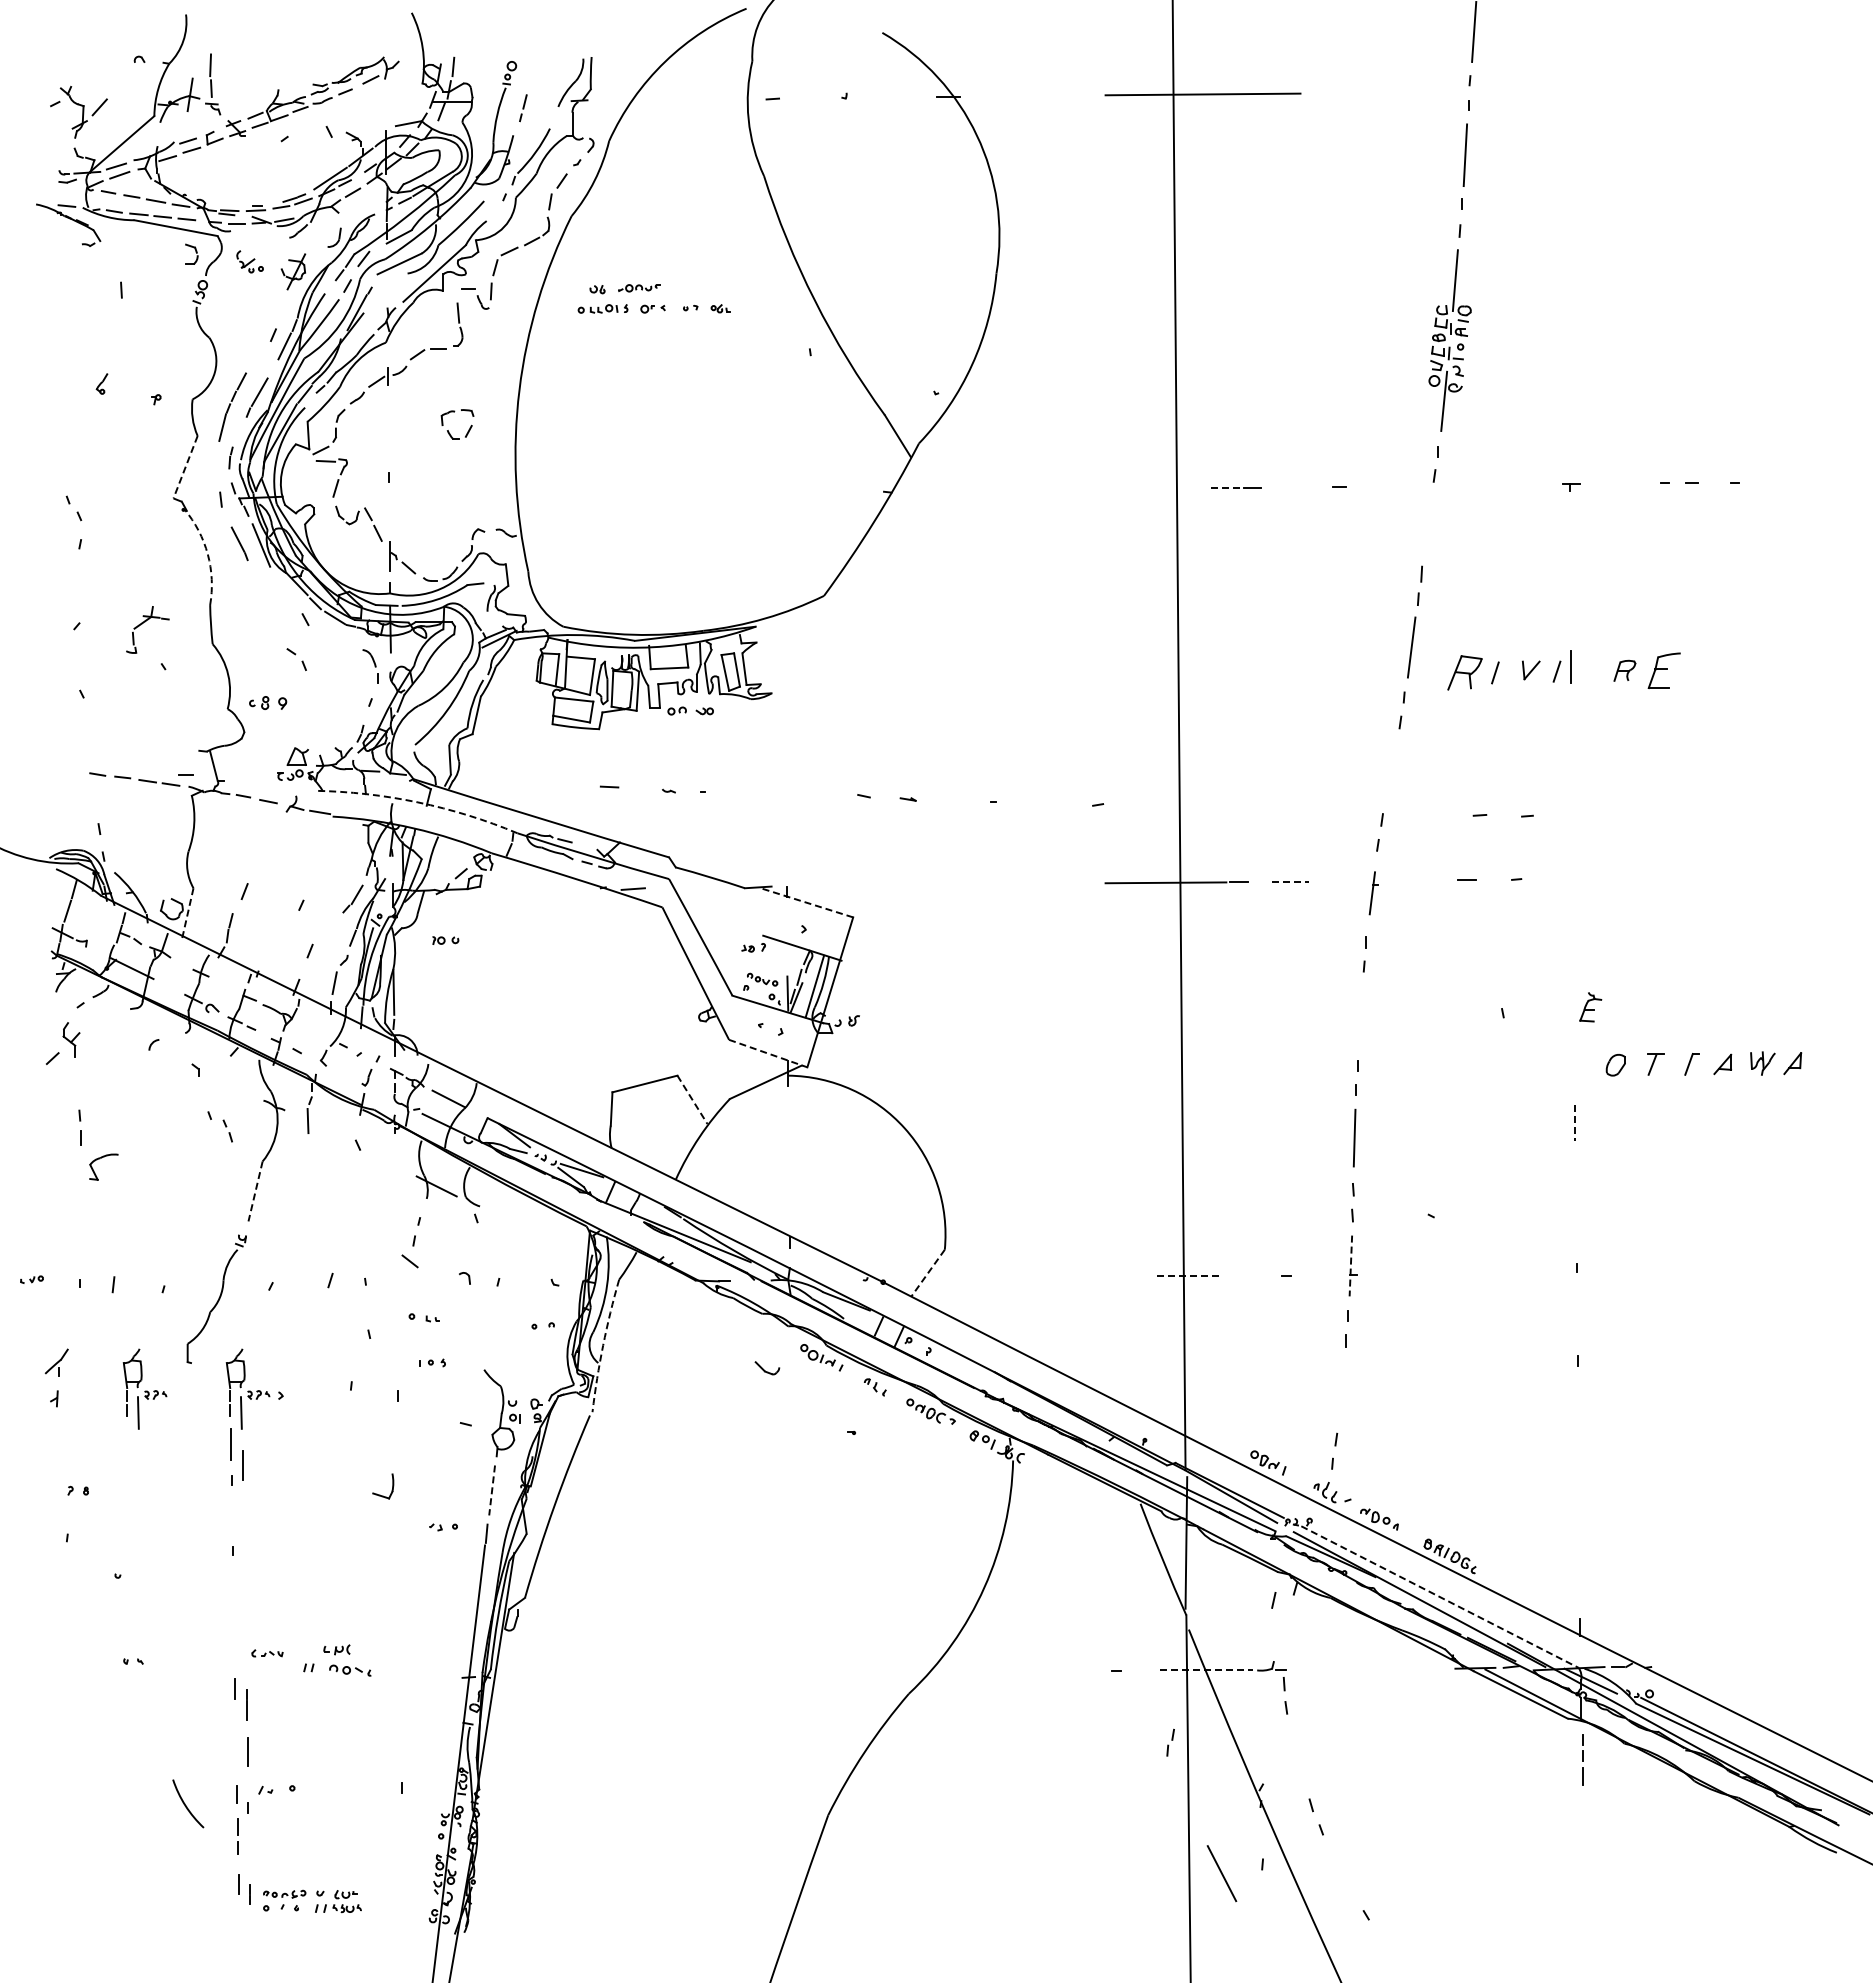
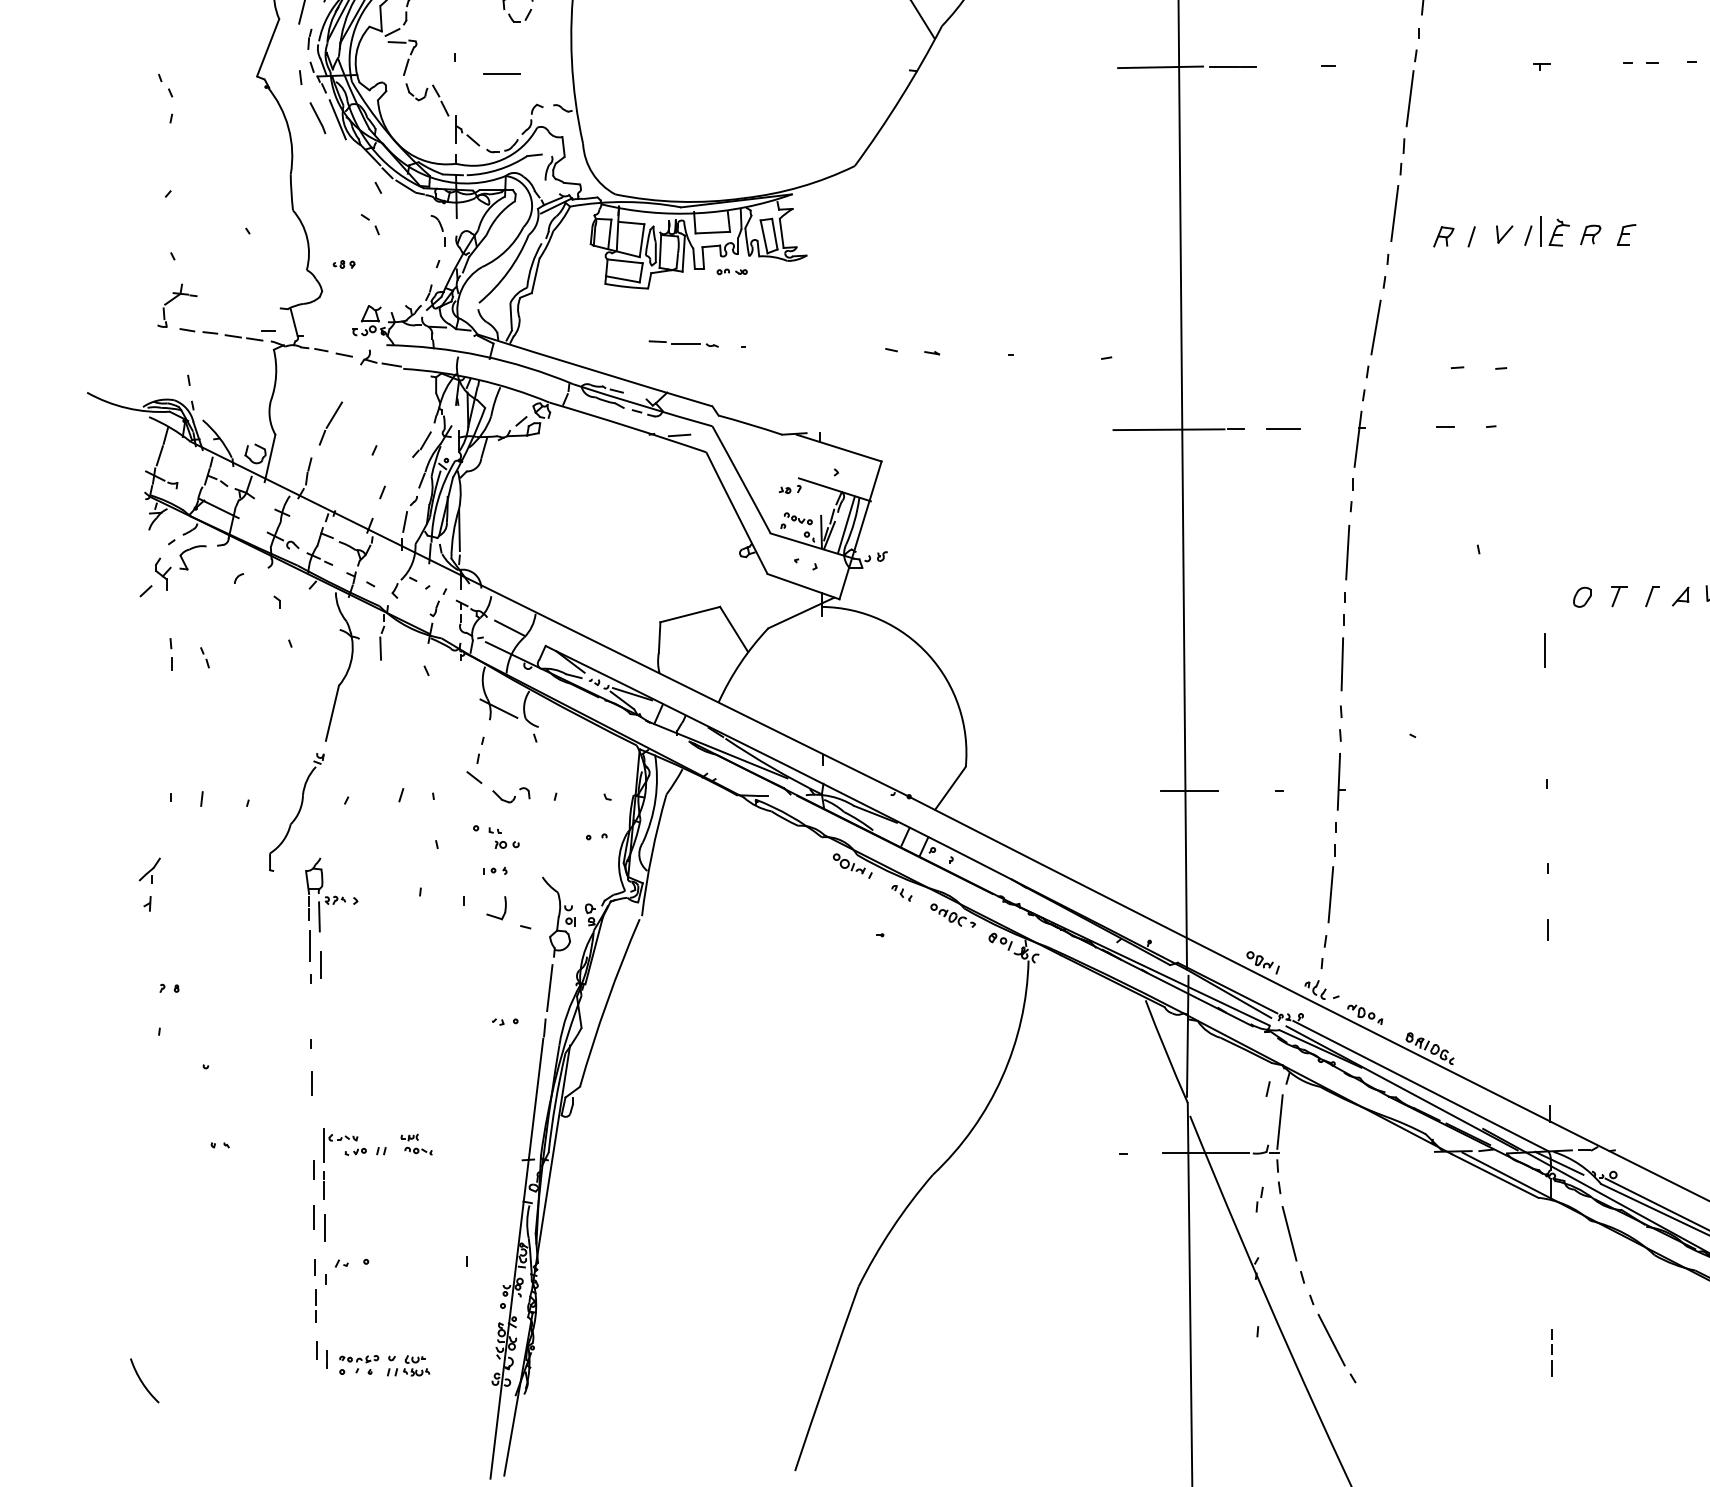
line: (185, 467) -> (268, 48), dashed -> solid
line: (1226, 487) -> (1224, 66), dashed -> solid
line: (1156, 488) -> (1160, 67), added
line: (439, 495) -> (501, 73), added
line: (1427, 522) -> (1409, 98), added
arc: (207, 554) -> (288, 128), dashed -> solid
part: (142, 624) -> (172, 300), moved
part: (1663, 670) -> (1626, 234), size x0.62
part: (1464, 672) -> (1443, 236), size x0.62
part: (268, 702) -> (344, 264), size x0.62
part: (690, 710) -> (732, 271), size x0.71
line: (1391, 771) -> (1376, 327), added
line: (639, 789) -> (685, 343), added
arc: (417, 802) -> (481, 355), dashed -> solid
line: (257, 866) -> (334, 414), added
line: (1290, 881) -> (1283, 428), dashed -> solid
part: (1373, 893) -> (1359, 439), size x1.43
line: (806, 902) -> (838, 447), dashed -> solid
line: (187, 914) -> (269, 458), dashed -> solid
part: (445, 940) -> (506, 844), moved
part: (1590, 1007) -> (1559, 232), moved
line: (1360, 1016) -> (1347, 552), added
line: (768, 1053) -> (803, 586), dashed -> solid
line: (692, 1100) -> (733, 629), dashed -> solid
line: (1575, 1123) -> (1545, 650), dashed -> solid
part: (227, 1130) -> (204, 657), moved
part: (99, 1159) -> (189, 550), moved
line: (255, 1191) -> (332, 713), dashed -> solid
line: (1350, 1266) -> (1338, 782), dashed -> solid
line: (928, 1273) -> (950, 788), dashed -> solid
line: (1188, 1276) -> (1189, 791), dashed -> solid
part: (31, 1279) -> (355, 1151), moved
arc: (603, 1345) -> (652, 854), dashed -> solid
part: (767, 1368) -> (504, 796), moved
part: (144, 1388) -> (230, 894), removed
line: (1341, 1388) -> (1330, 894), added
line: (1578, 1426) -> (1548, 929), added
part: (391, 1489) -> (504, 910), moved
line: (492, 1490) -> (550, 988), dashed -> solid
line: (233, 1594) -> (312, 1083), added
line: (1440, 1597) -> (1421, 1086), dashed -> solid
line: (1286, 1636) -> (1279, 1122), added
part: (346, 1660) -> (416, 1144), size x0.71
line: (245, 1661) -> (323, 1145), added
line: (1206, 1670) -> (1206, 1153), dashed -> solid
line: (236, 1739) -> (314, 1216), added
part: (1170, 1742) -> (1259, 1199), moved
line: (1296, 1757) -> (1288, 1233), added
line: (1582, 1759) -> (1551, 1352), moved
arc: (186, 1805) -> (143, 1382), moved
line: (1221, 1873) -> (1331, 1340), moved

